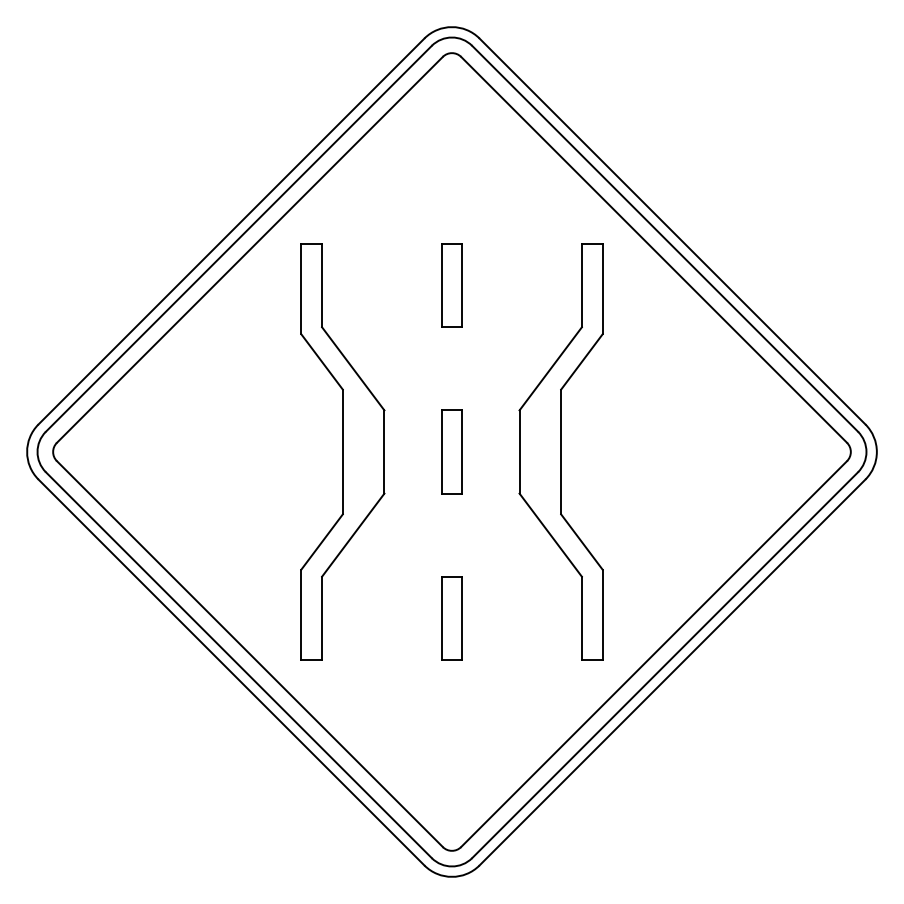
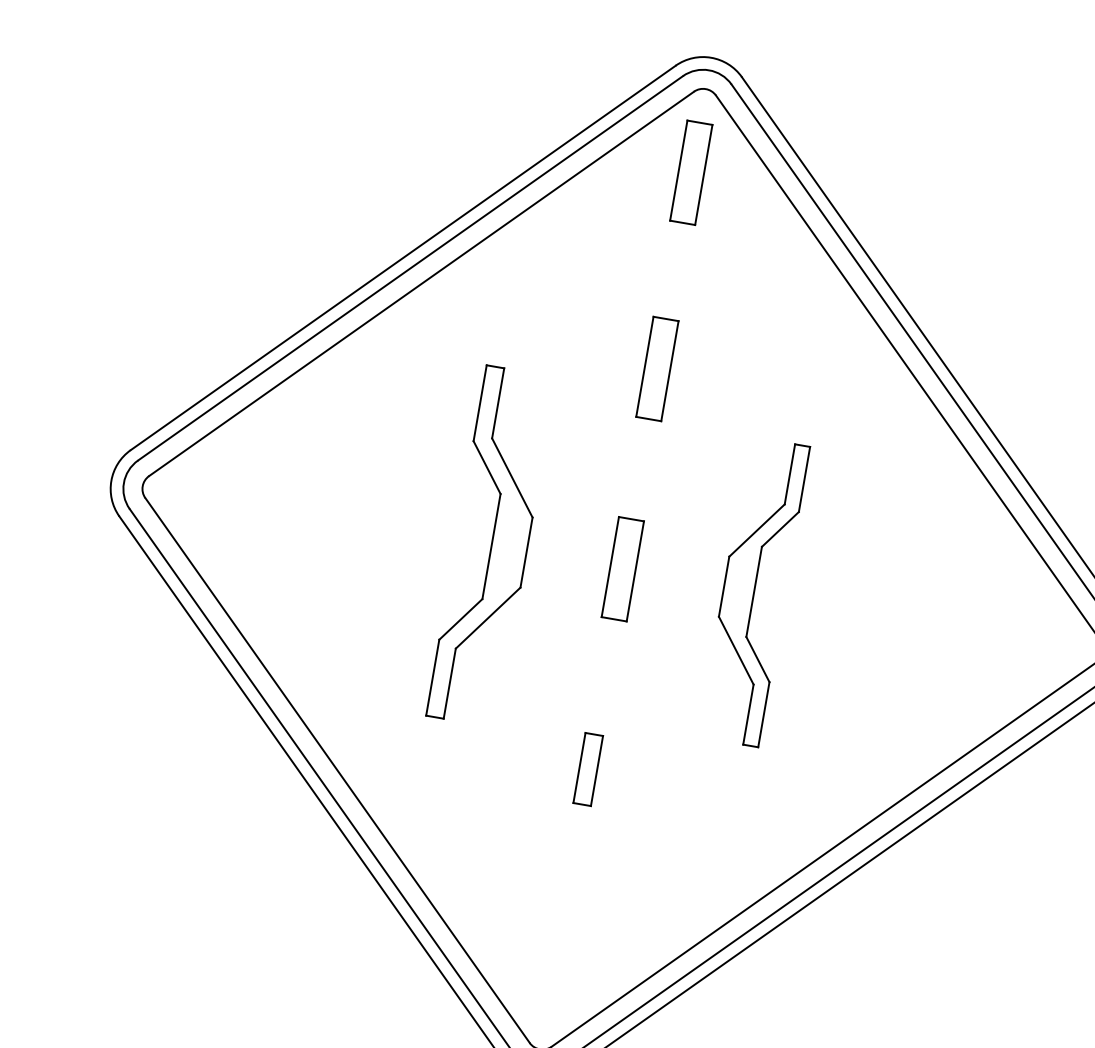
part: (451, 122) -> (690, 172), added
part: (342, 451) -> (491, 545), size x0.7
part: (560, 451) -> (753, 591), size x0.6
part: (451, 618) -> (587, 769), size x0.7

